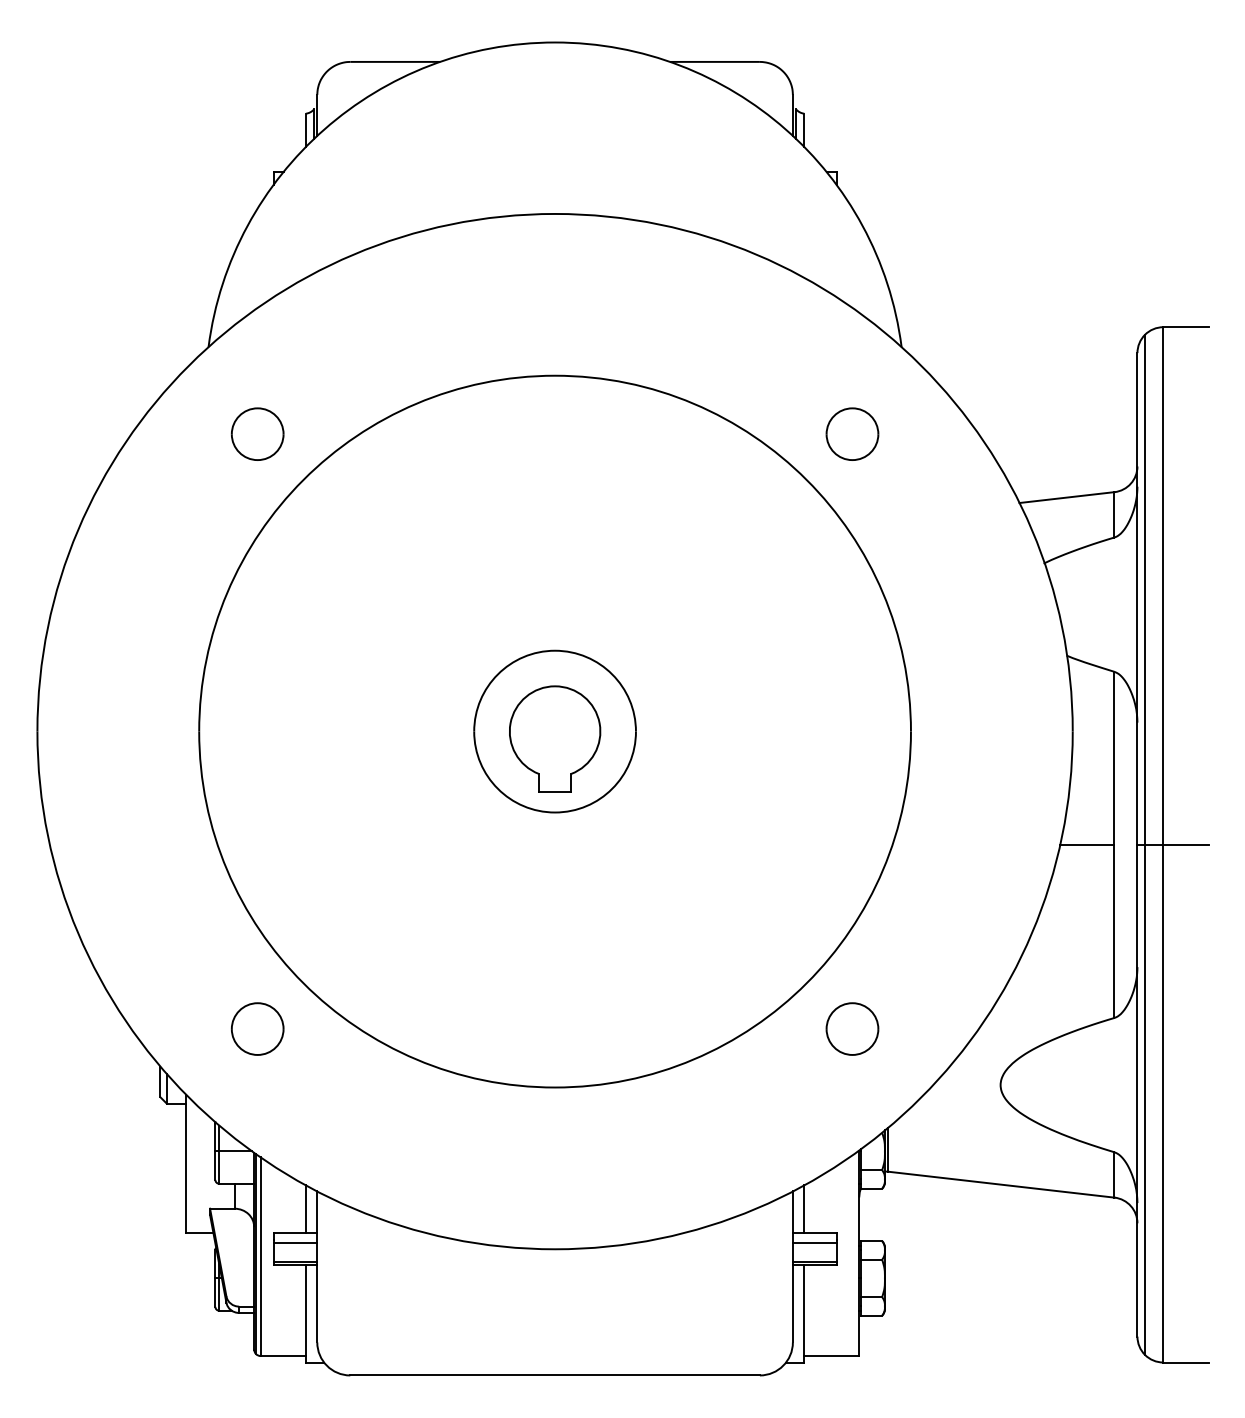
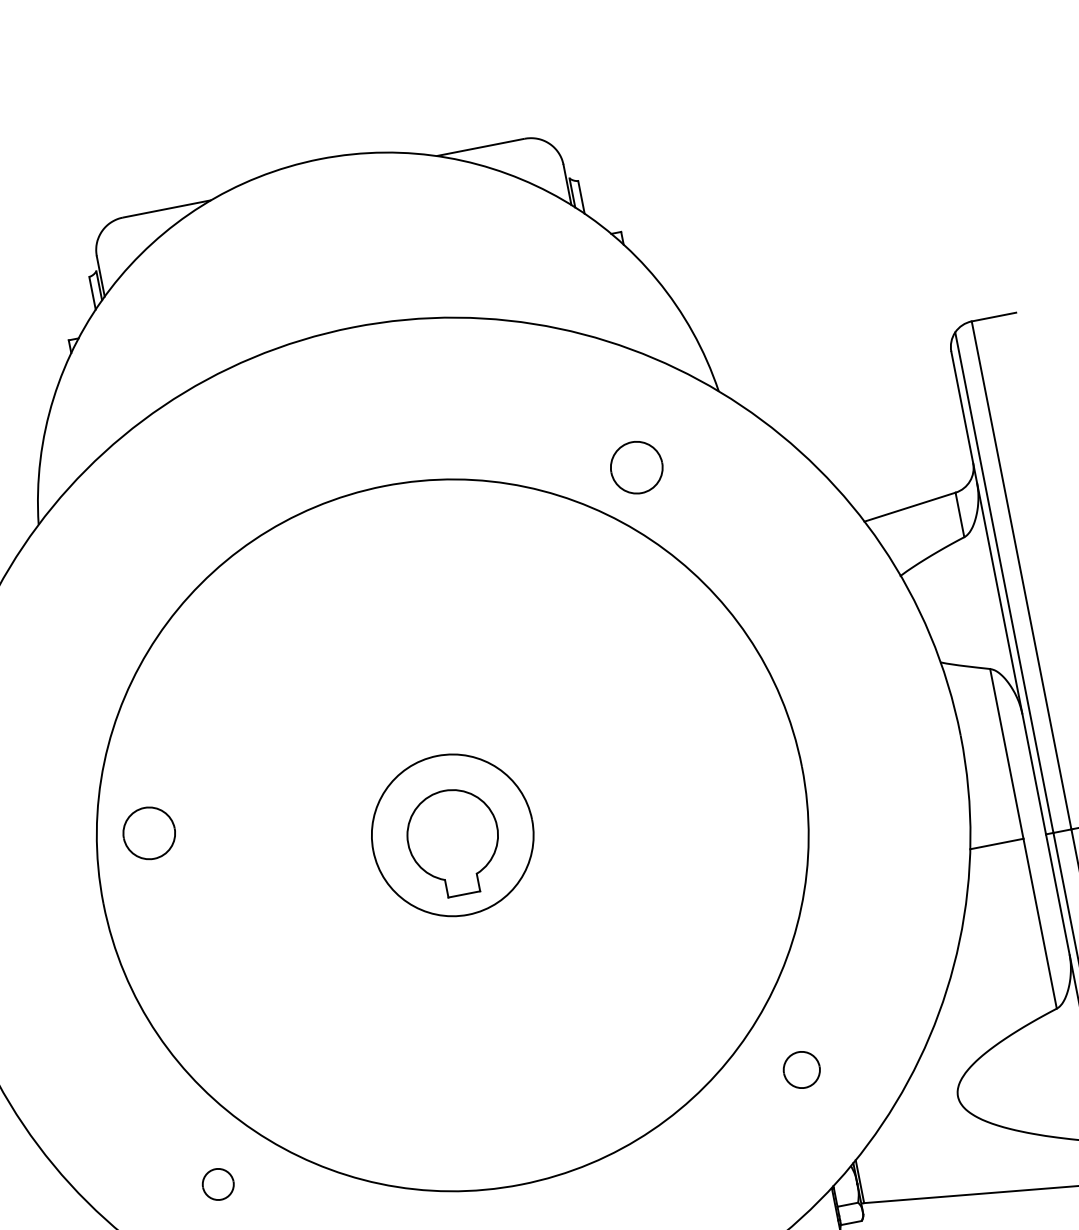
part: (257, 433) -> (148, 832), moved
part: (852, 433) -> (636, 466), moved
part: (257, 1028) -> (217, 1183), size x0.6
part: (852, 1028) -> (801, 1069), size x0.7

